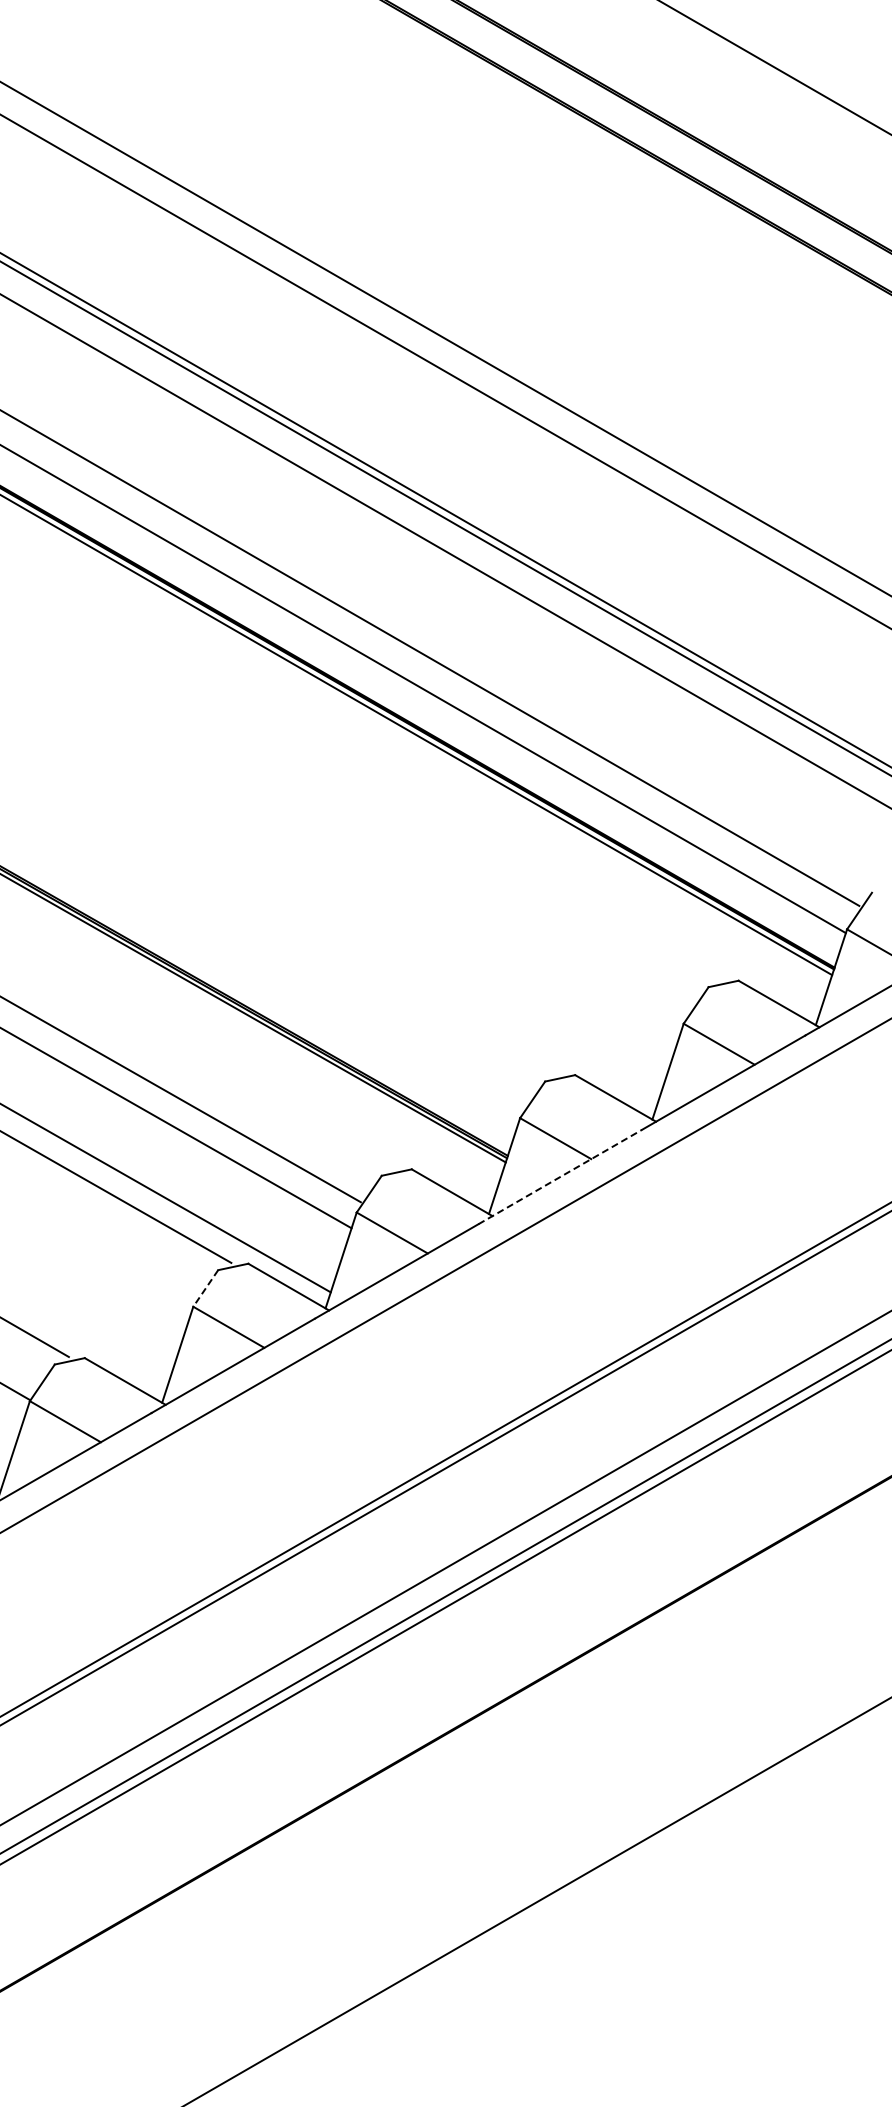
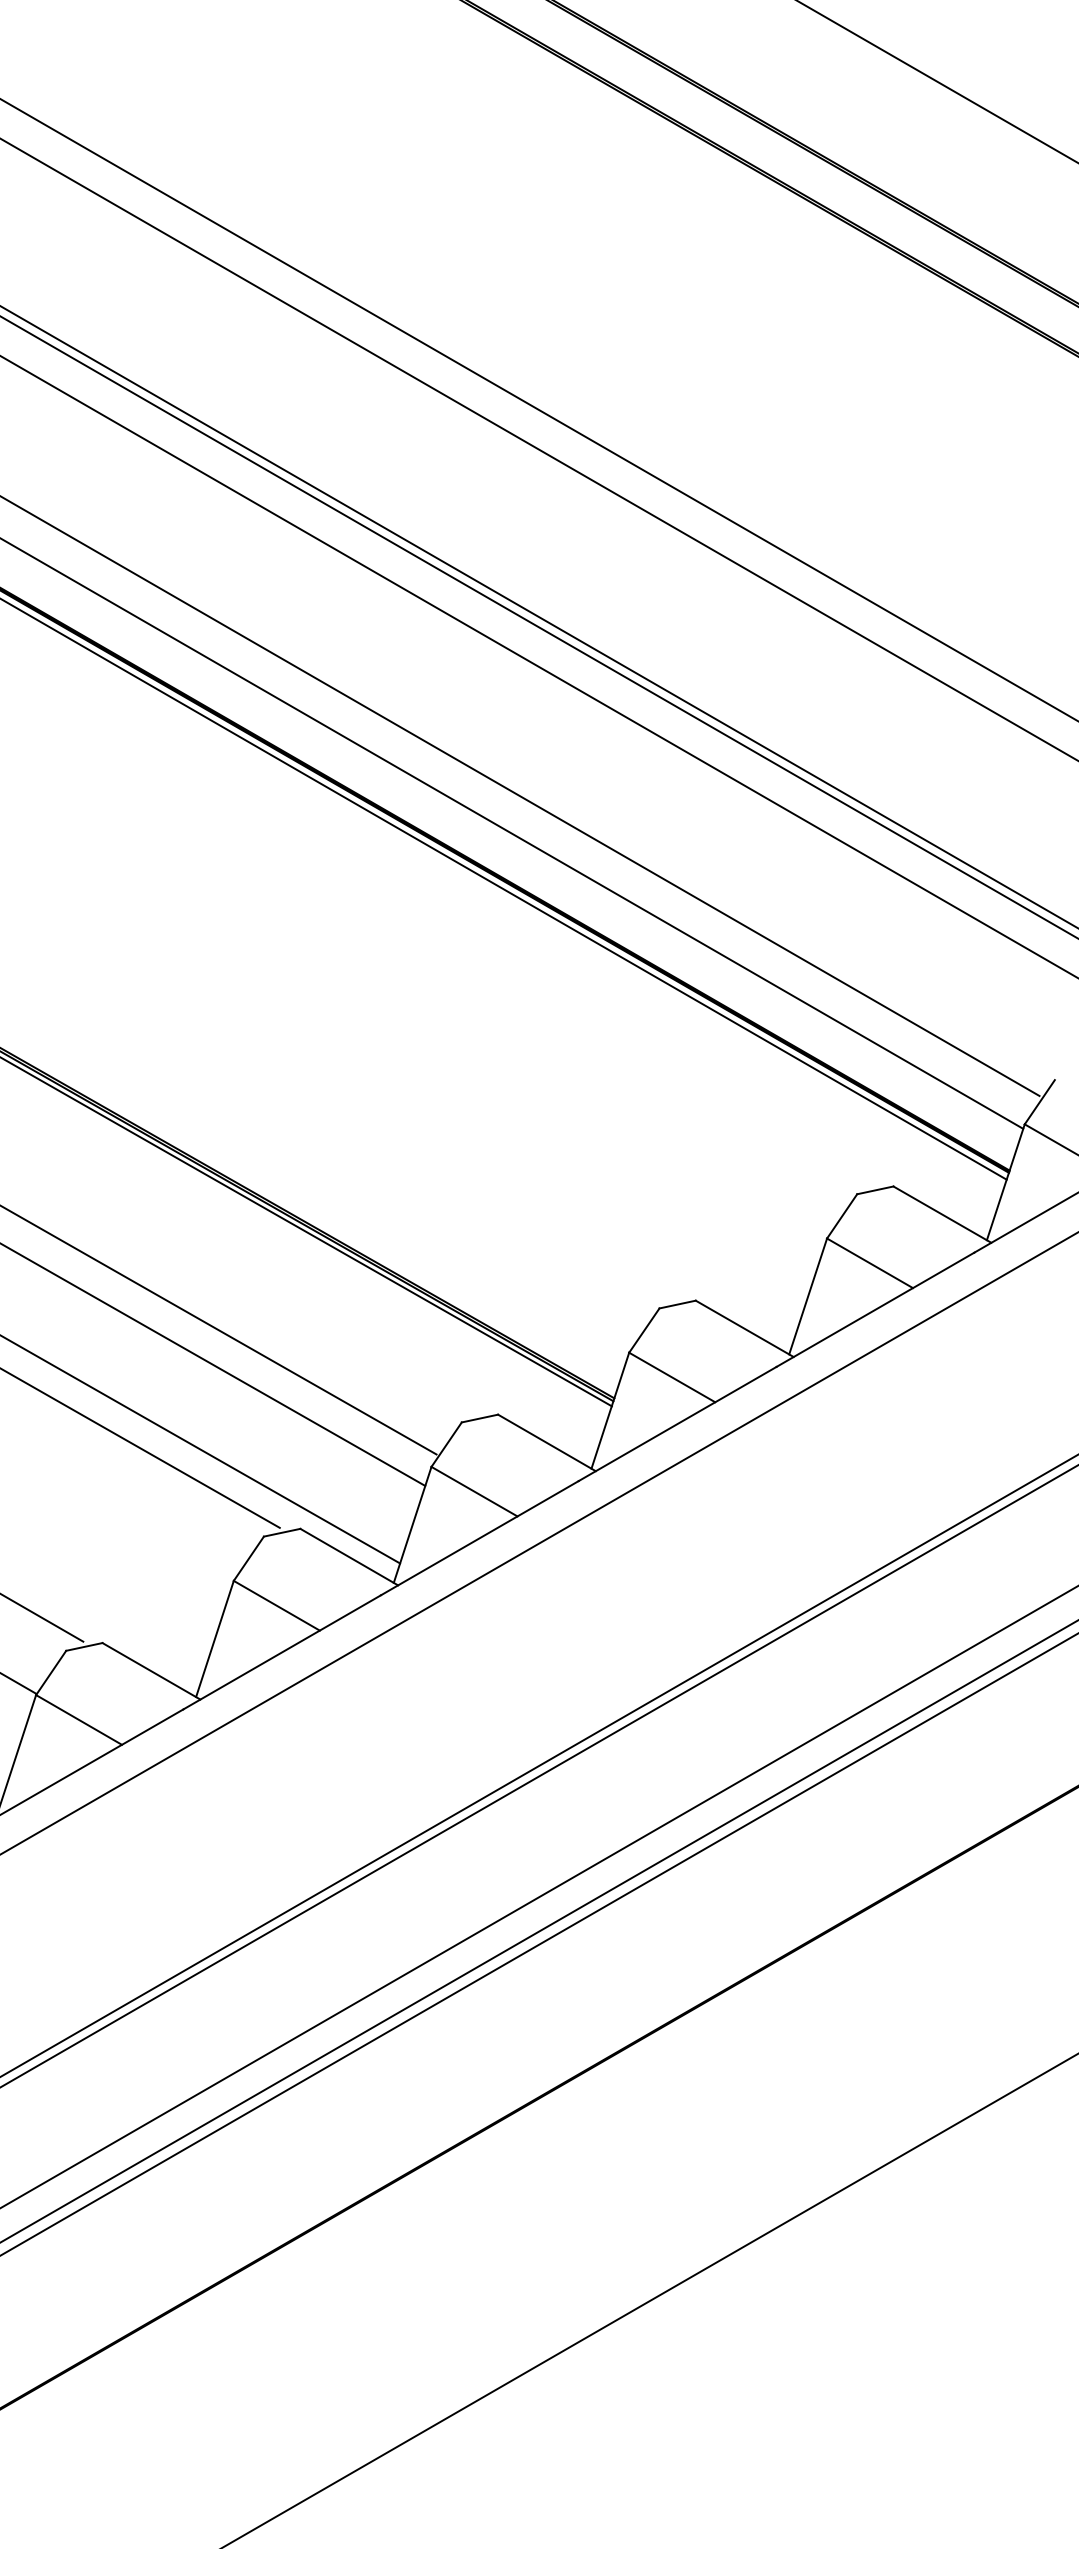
line: (560, 1176) -> (678, 1423), dashed -> solid
line: (205, 1288) -> (248, 1558), dashed -> solid

